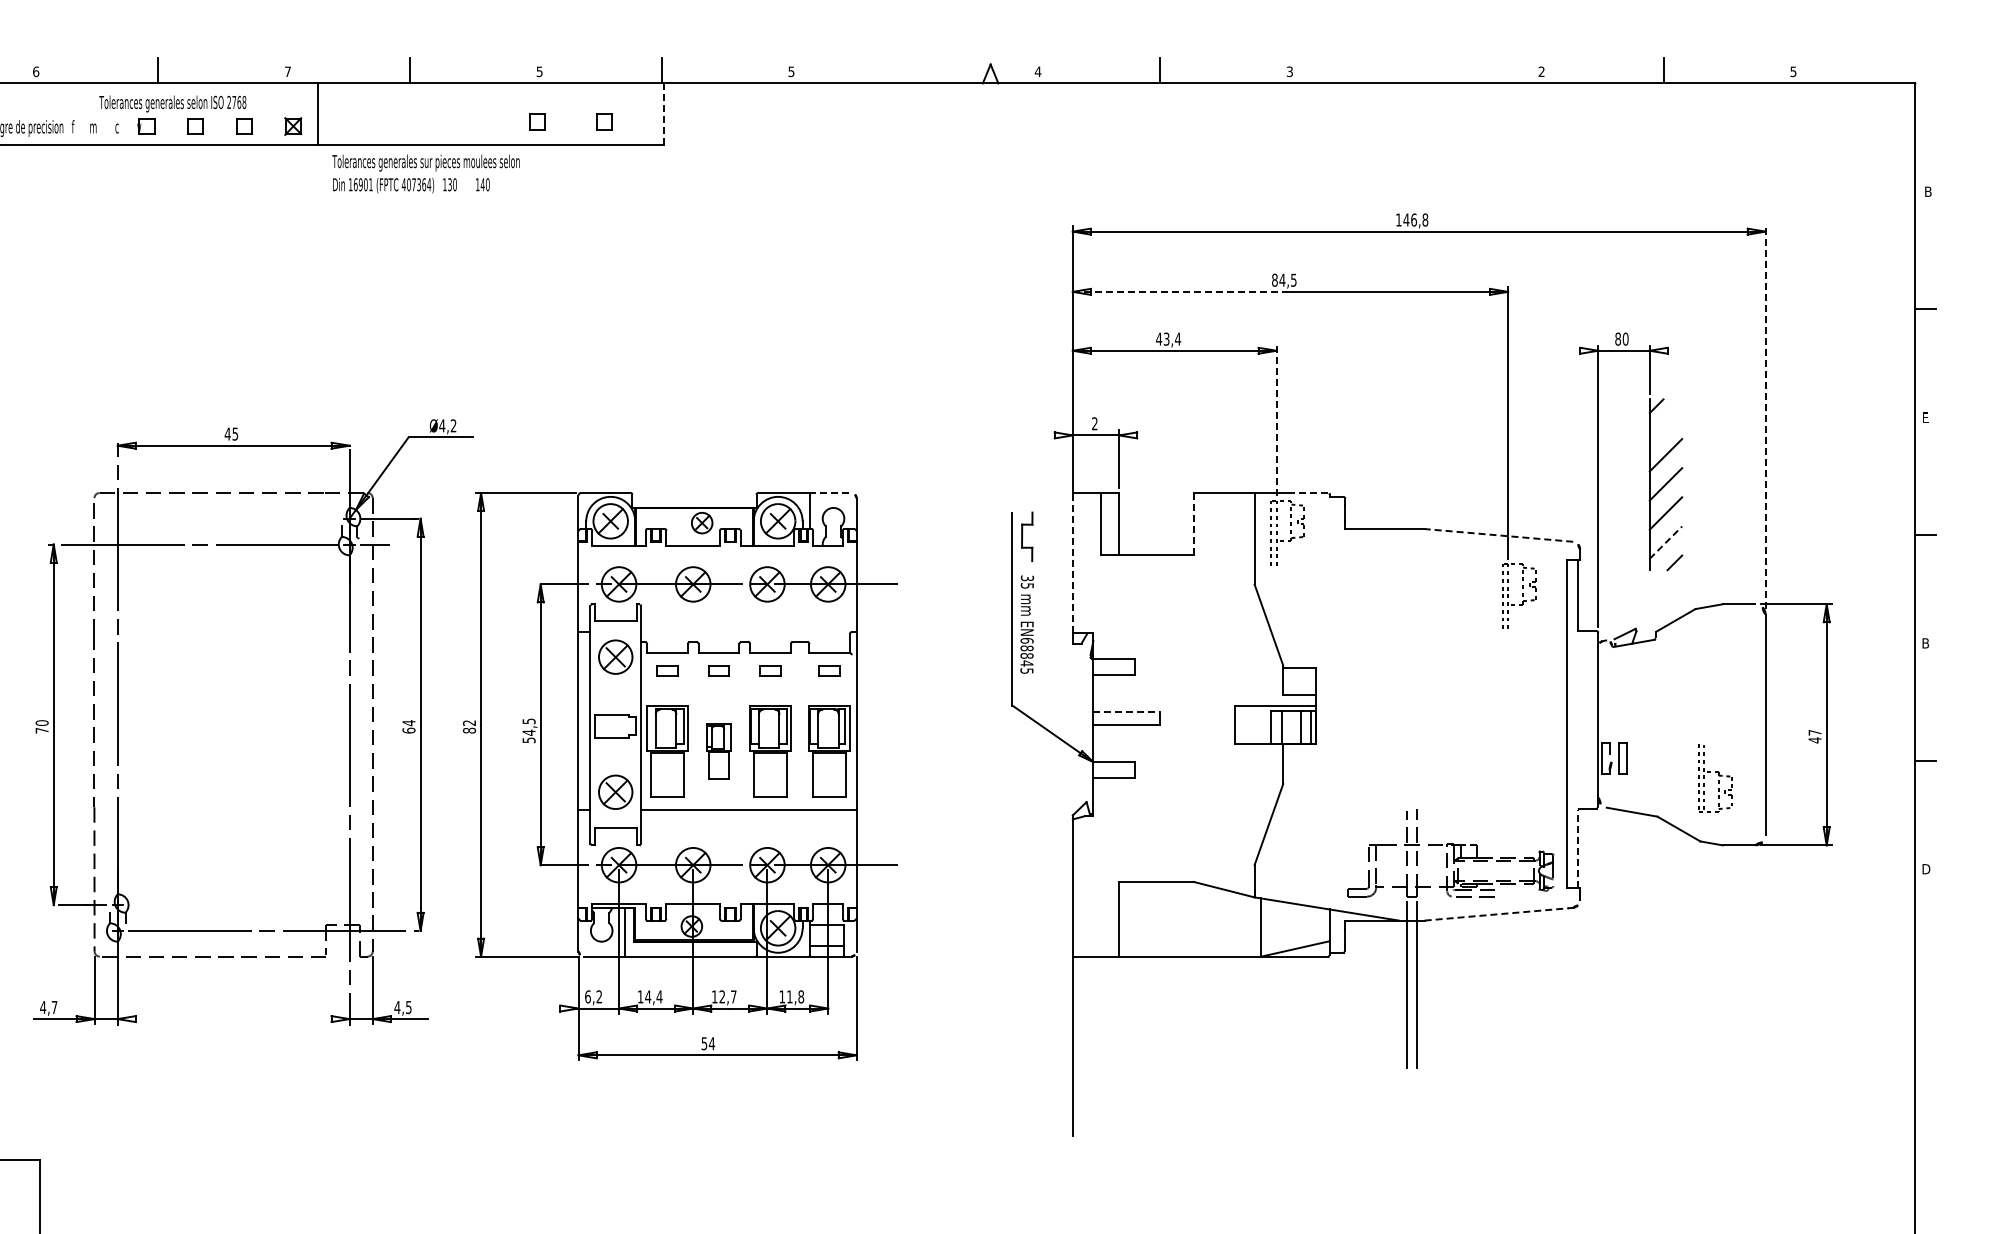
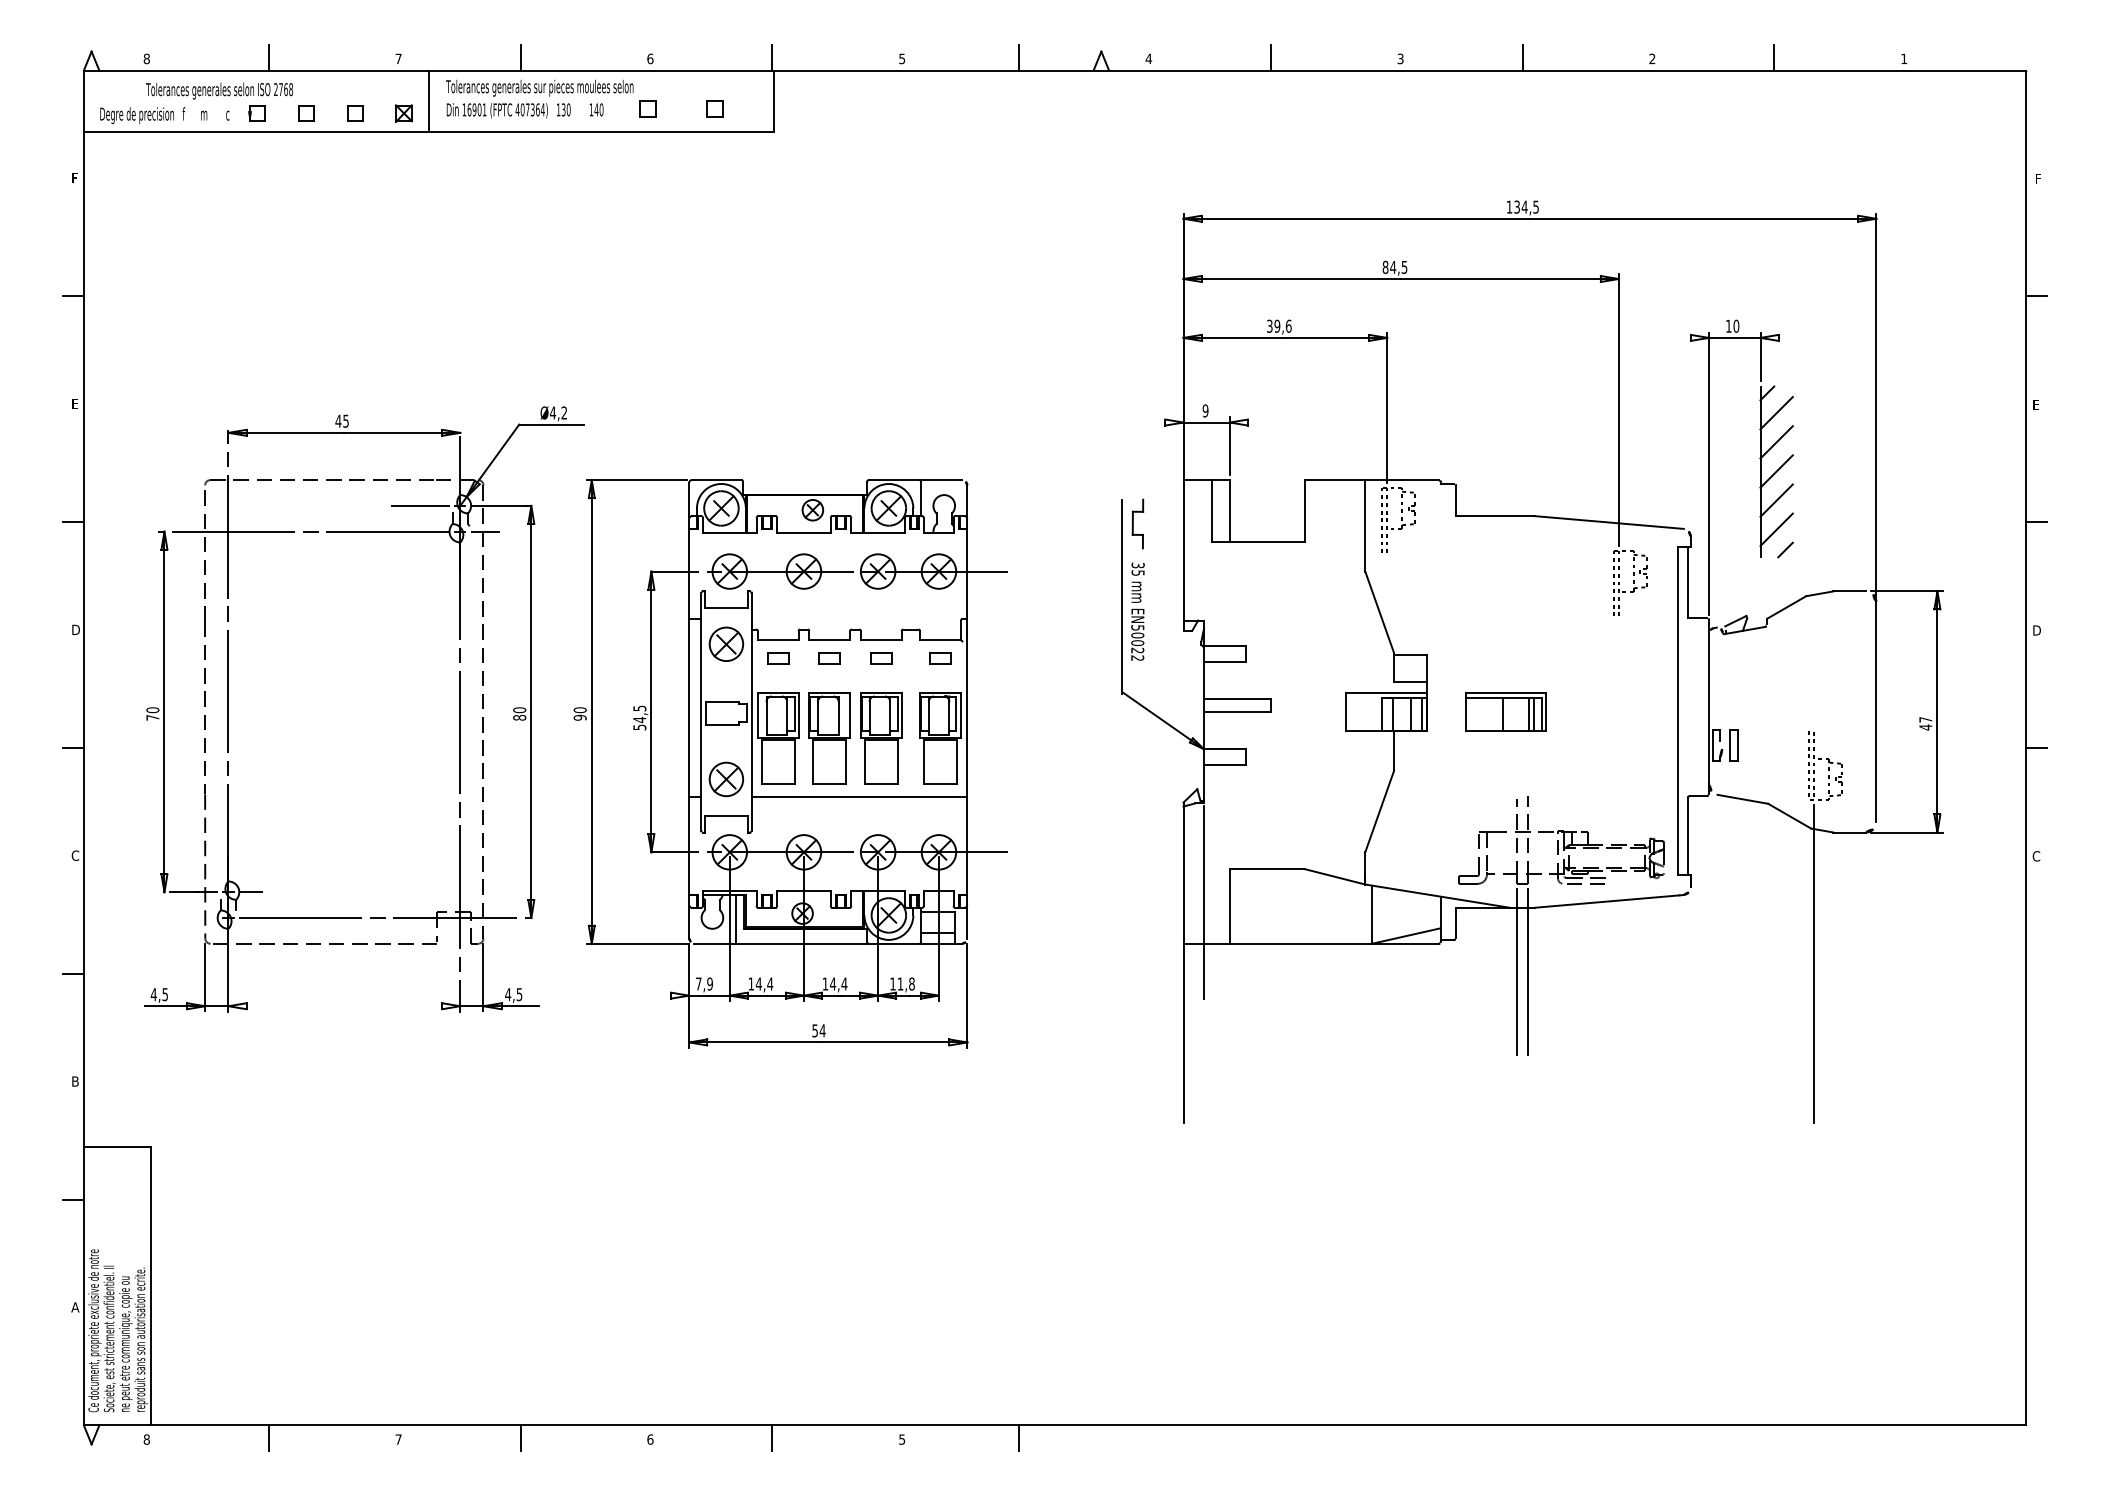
line: (907, 70) -> (1018, 57), added
line: (1411, 70) -> (1522, 57), added
text: (35, 71) -> (146, 58), 6 -> 8
text: (539, 71) -> (650, 58), 5 -> 6
text: (1793, 71) -> (1904, 58), 5 -> 1
text: (172, 103) -> (219, 90), moved
line: (663, 114) -> (774, 101), dashed -> solid
text: (425, 173) -> (539, 98), moved
text: (1927, 191) -> (2038, 178), B -> F
text: (1415, 219) -> (1526, 206), 146,8 -> 134,5
line: (1181, 292) -> (1292, 279), dashed -> solid
text: (1167, 338) -> (1278, 325), 43,4 -> 39,6
text: (1617, 338) -> (1728, 325), 80 -> 10
line: (1765, 417) -> (1876, 404), dashed -> solid
line: (1276, 420) -> (1387, 407), dashed -> solid
text: (1094, 423) -> (1205, 410), 2 -> 9
line: (1665, 426) -> (1776, 413), added
line: (830, 493) -> (941, 480), dashed -> solid
line: (1309, 493) -> (1420, 480), dashed -> solid
line: (309, 518) -> (420, 505), added
line: (1193, 524) -> (1304, 511), dashed -> solid
line: (1498, 535) -> (1609, 522), dashed -> solid
line: (1665, 542) -> (1776, 529), dashed -> solid
line: (1072, 565) -> (1183, 552), dashed -> solid
text: (1926, 643) -> (2037, 630), B -> D
text: (1026, 655) -> (1137, 642), EN68845 -> EN50022
line: (1126, 712) -> (1237, 699), dashed -> solid
part: (1394, 724) -> (1505, 711), added
text: (408, 726) -> (519, 713), 64 -> 80
text: (468, 726) -> (579, 713), 82 -> 90
part: (718, 751) -> (829, 738), size x1.67
line: (1577, 849) -> (1688, 836), dashed -> solid
text: (1925, 869) -> (2036, 856), D -> C
line: (139, 905) -> (250, 892), added
line: (1496, 914) -> (1607, 901), dashed -> solid
line: (1093, 915) -> (1204, 902), added
line: (1703, 976) -> (1814, 963), added
text: (592, 996) -> (703, 983), 6,2 -> 7,9
text: (727, 996) -> (838, 983), 12,7 -> 14,4
text: (53, 1007) -> (164, 994), 4,7 -> 4,5

